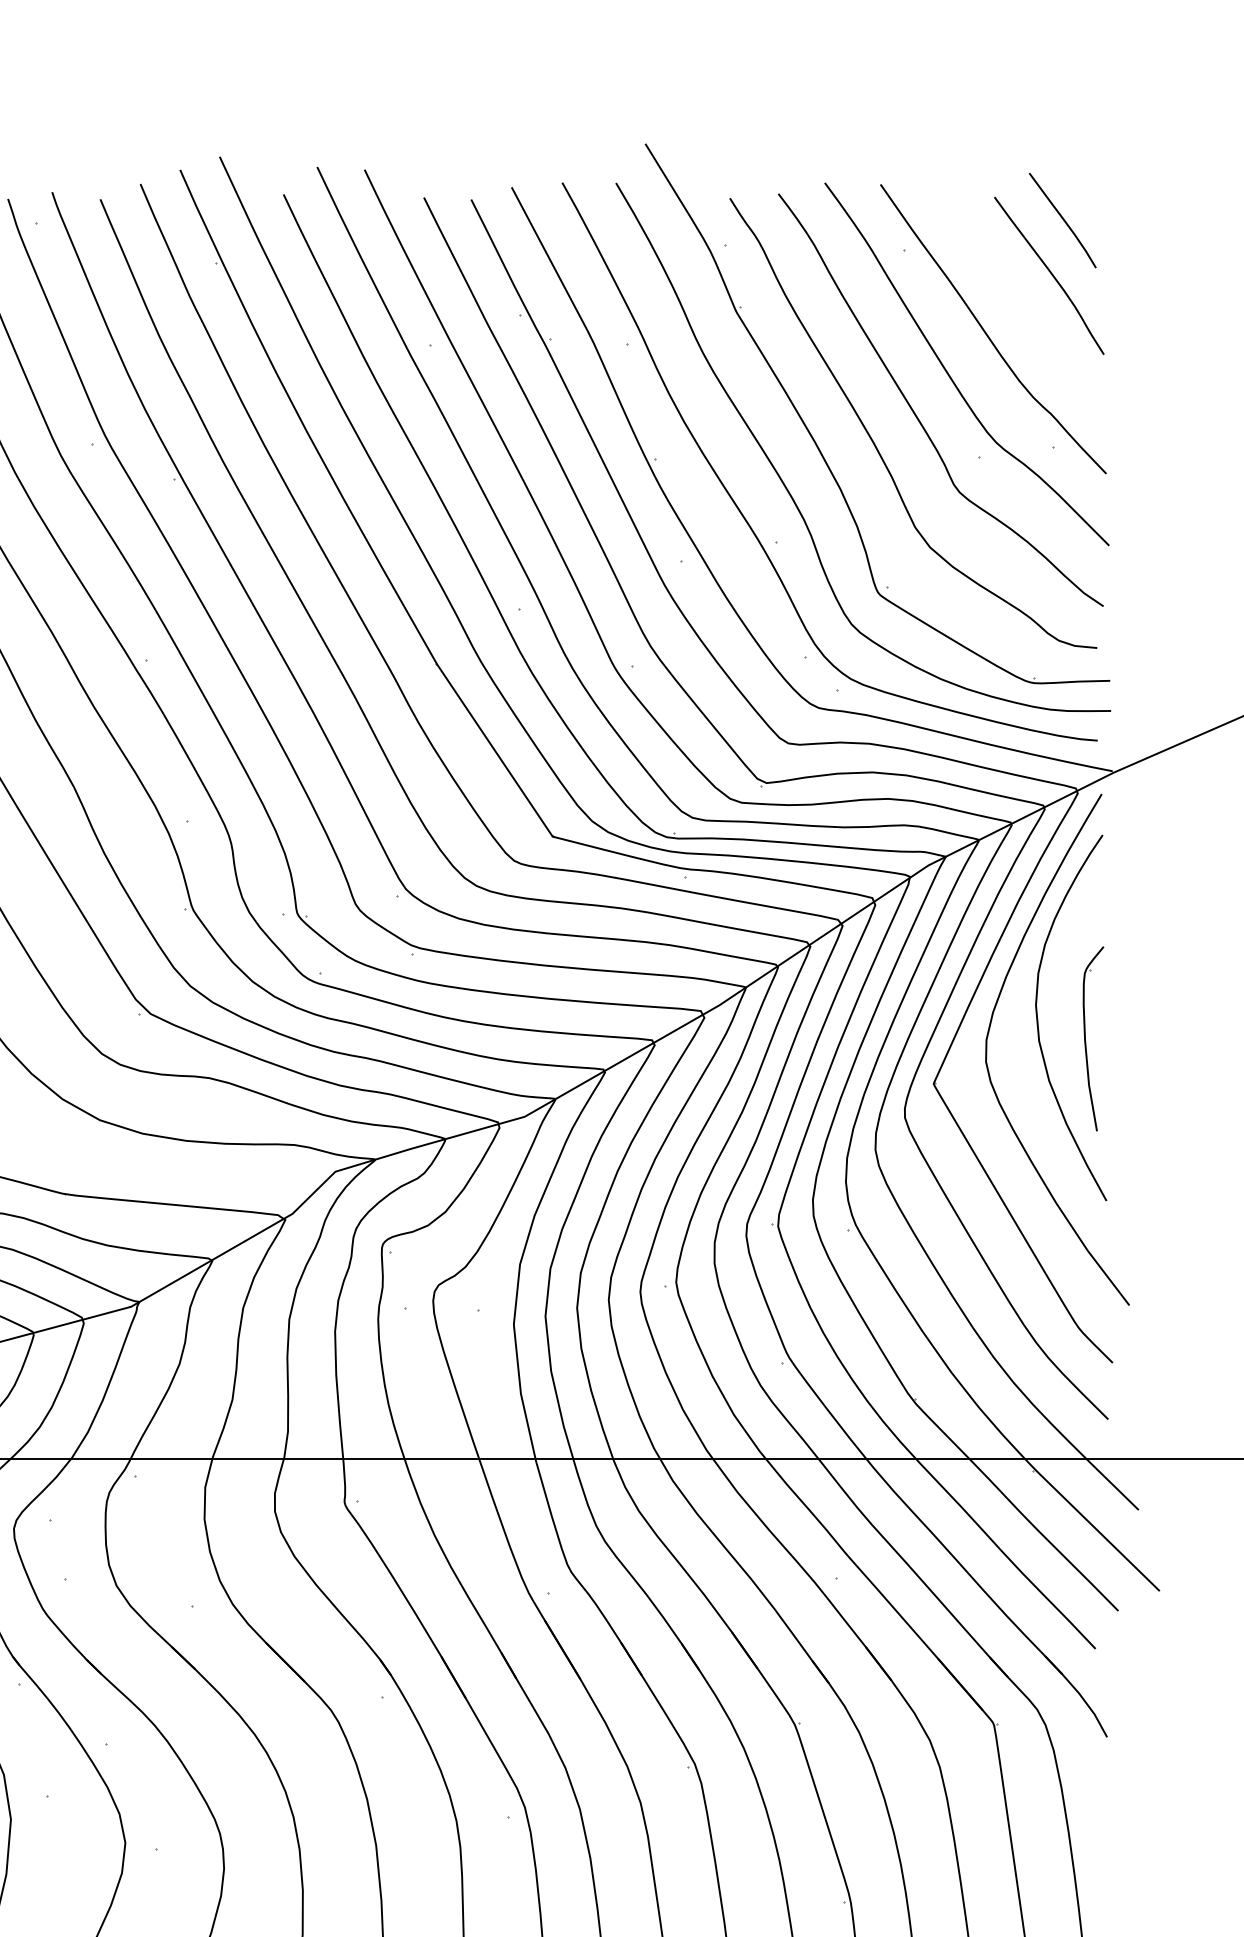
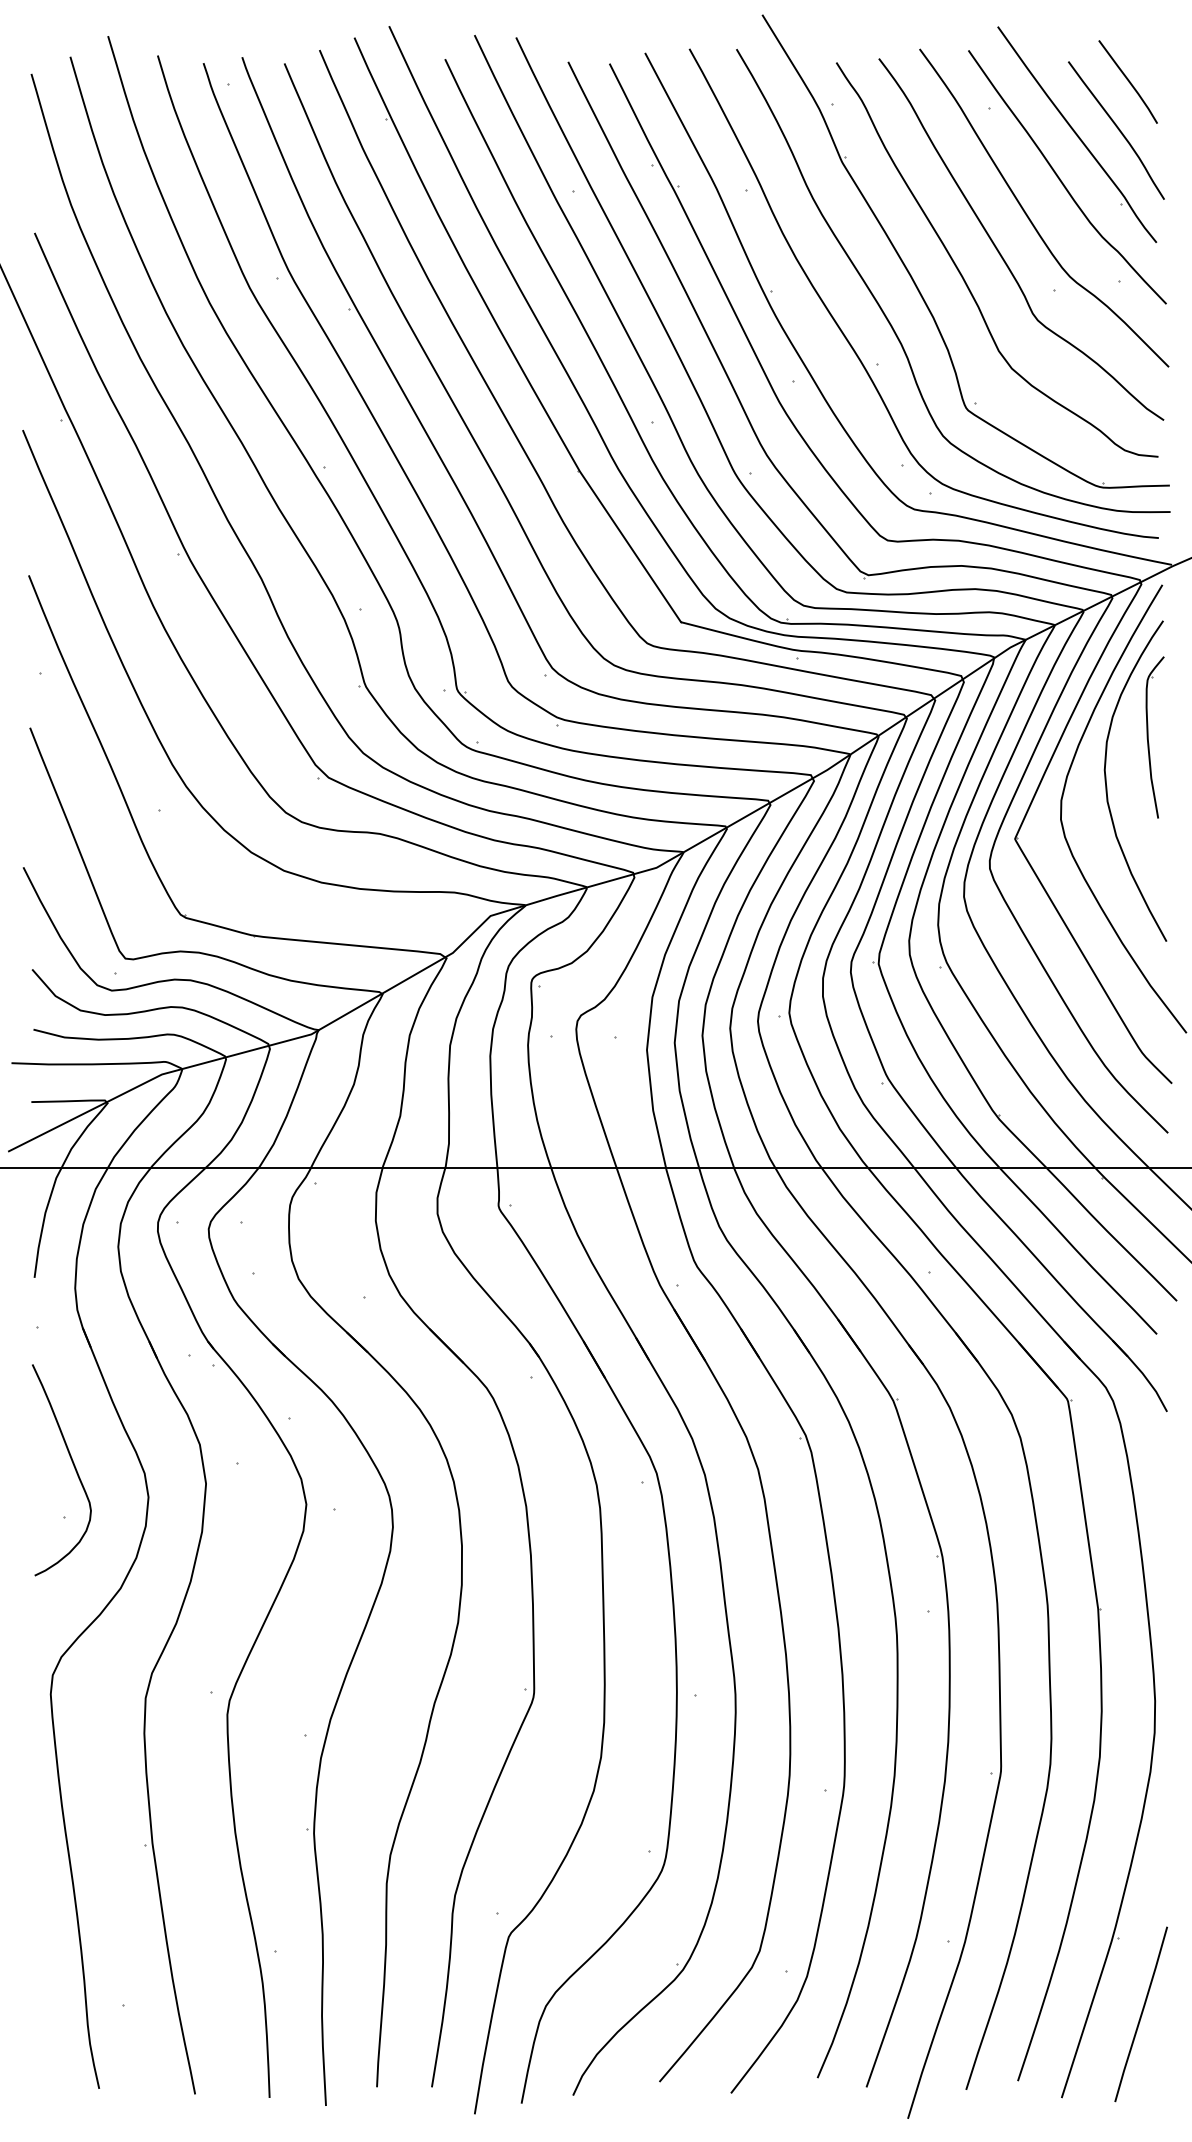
part: (1004, 280) -> (1077, 134), added
part: (1092, 1038) -> (1154, 737), moved

